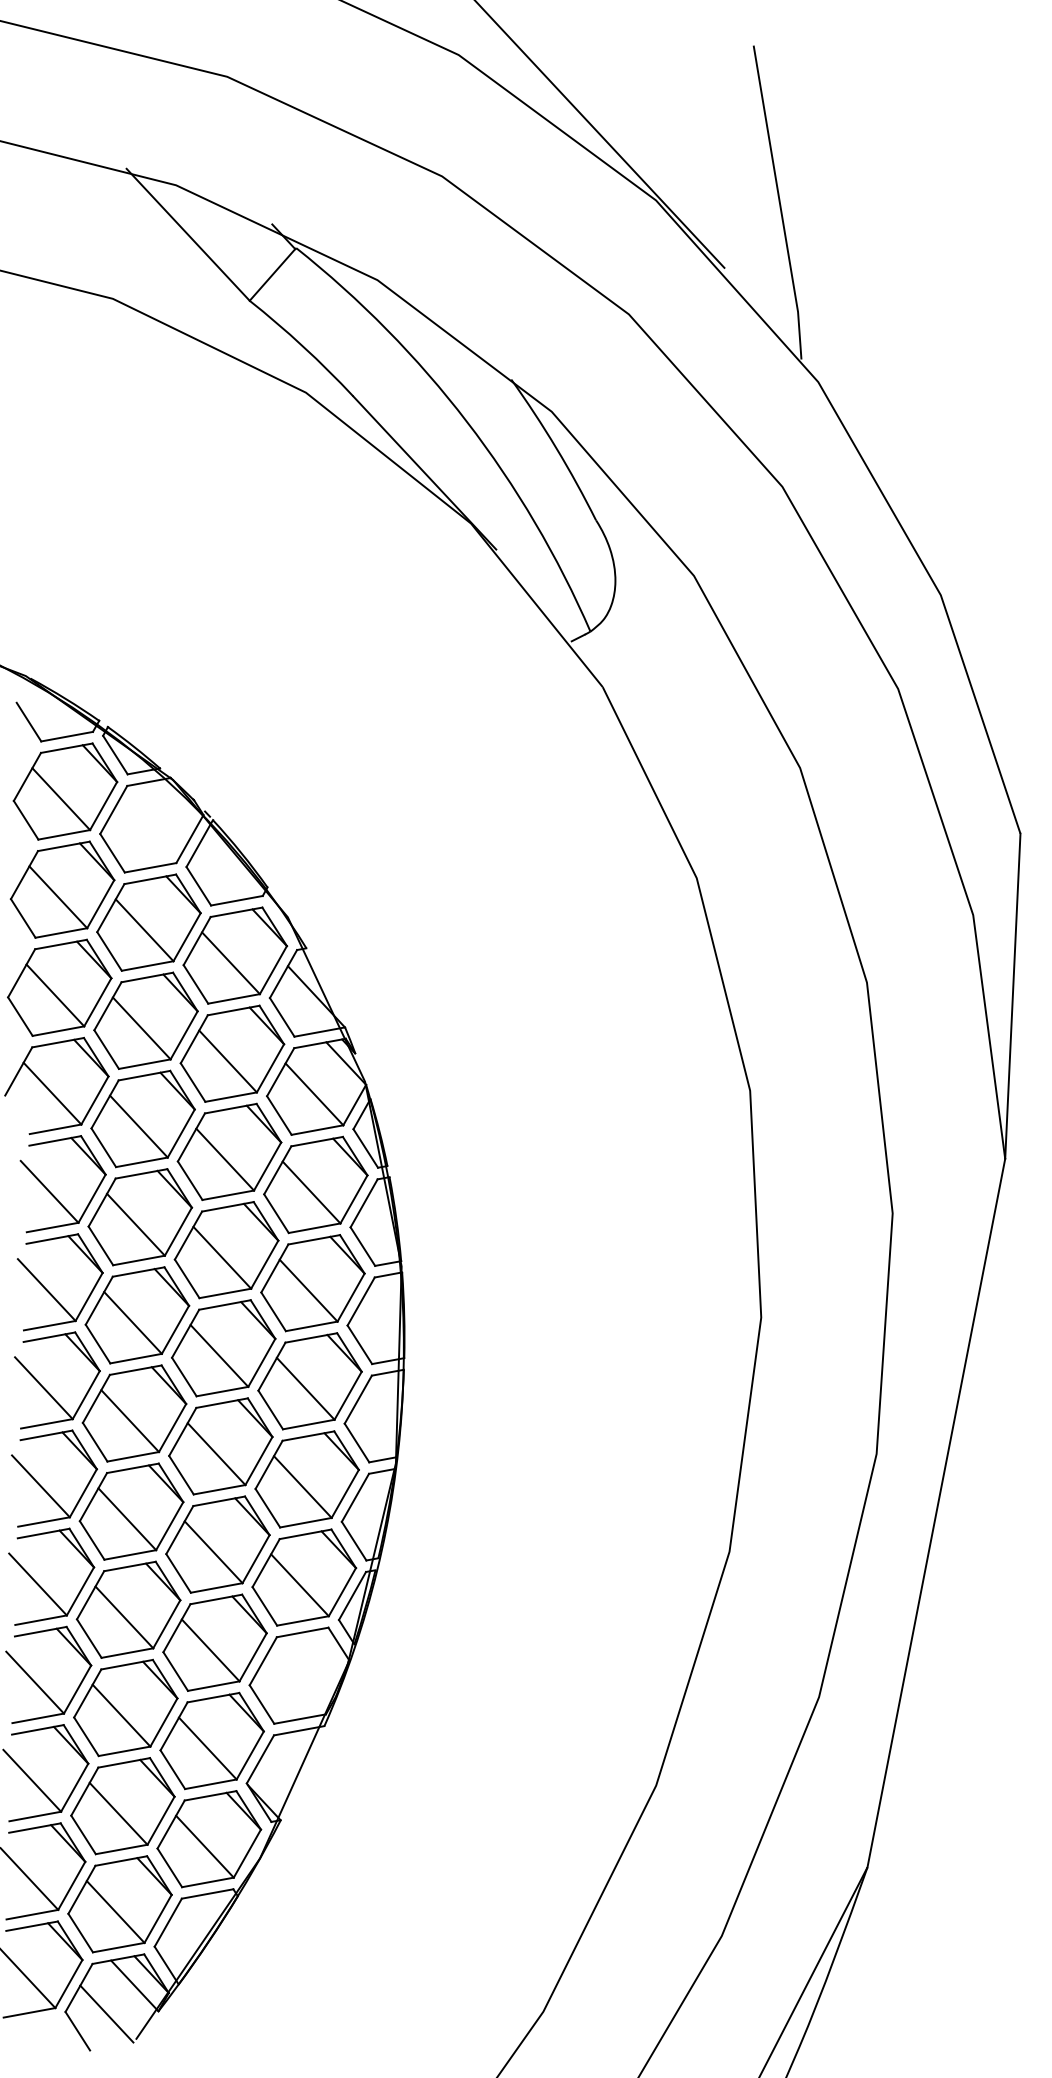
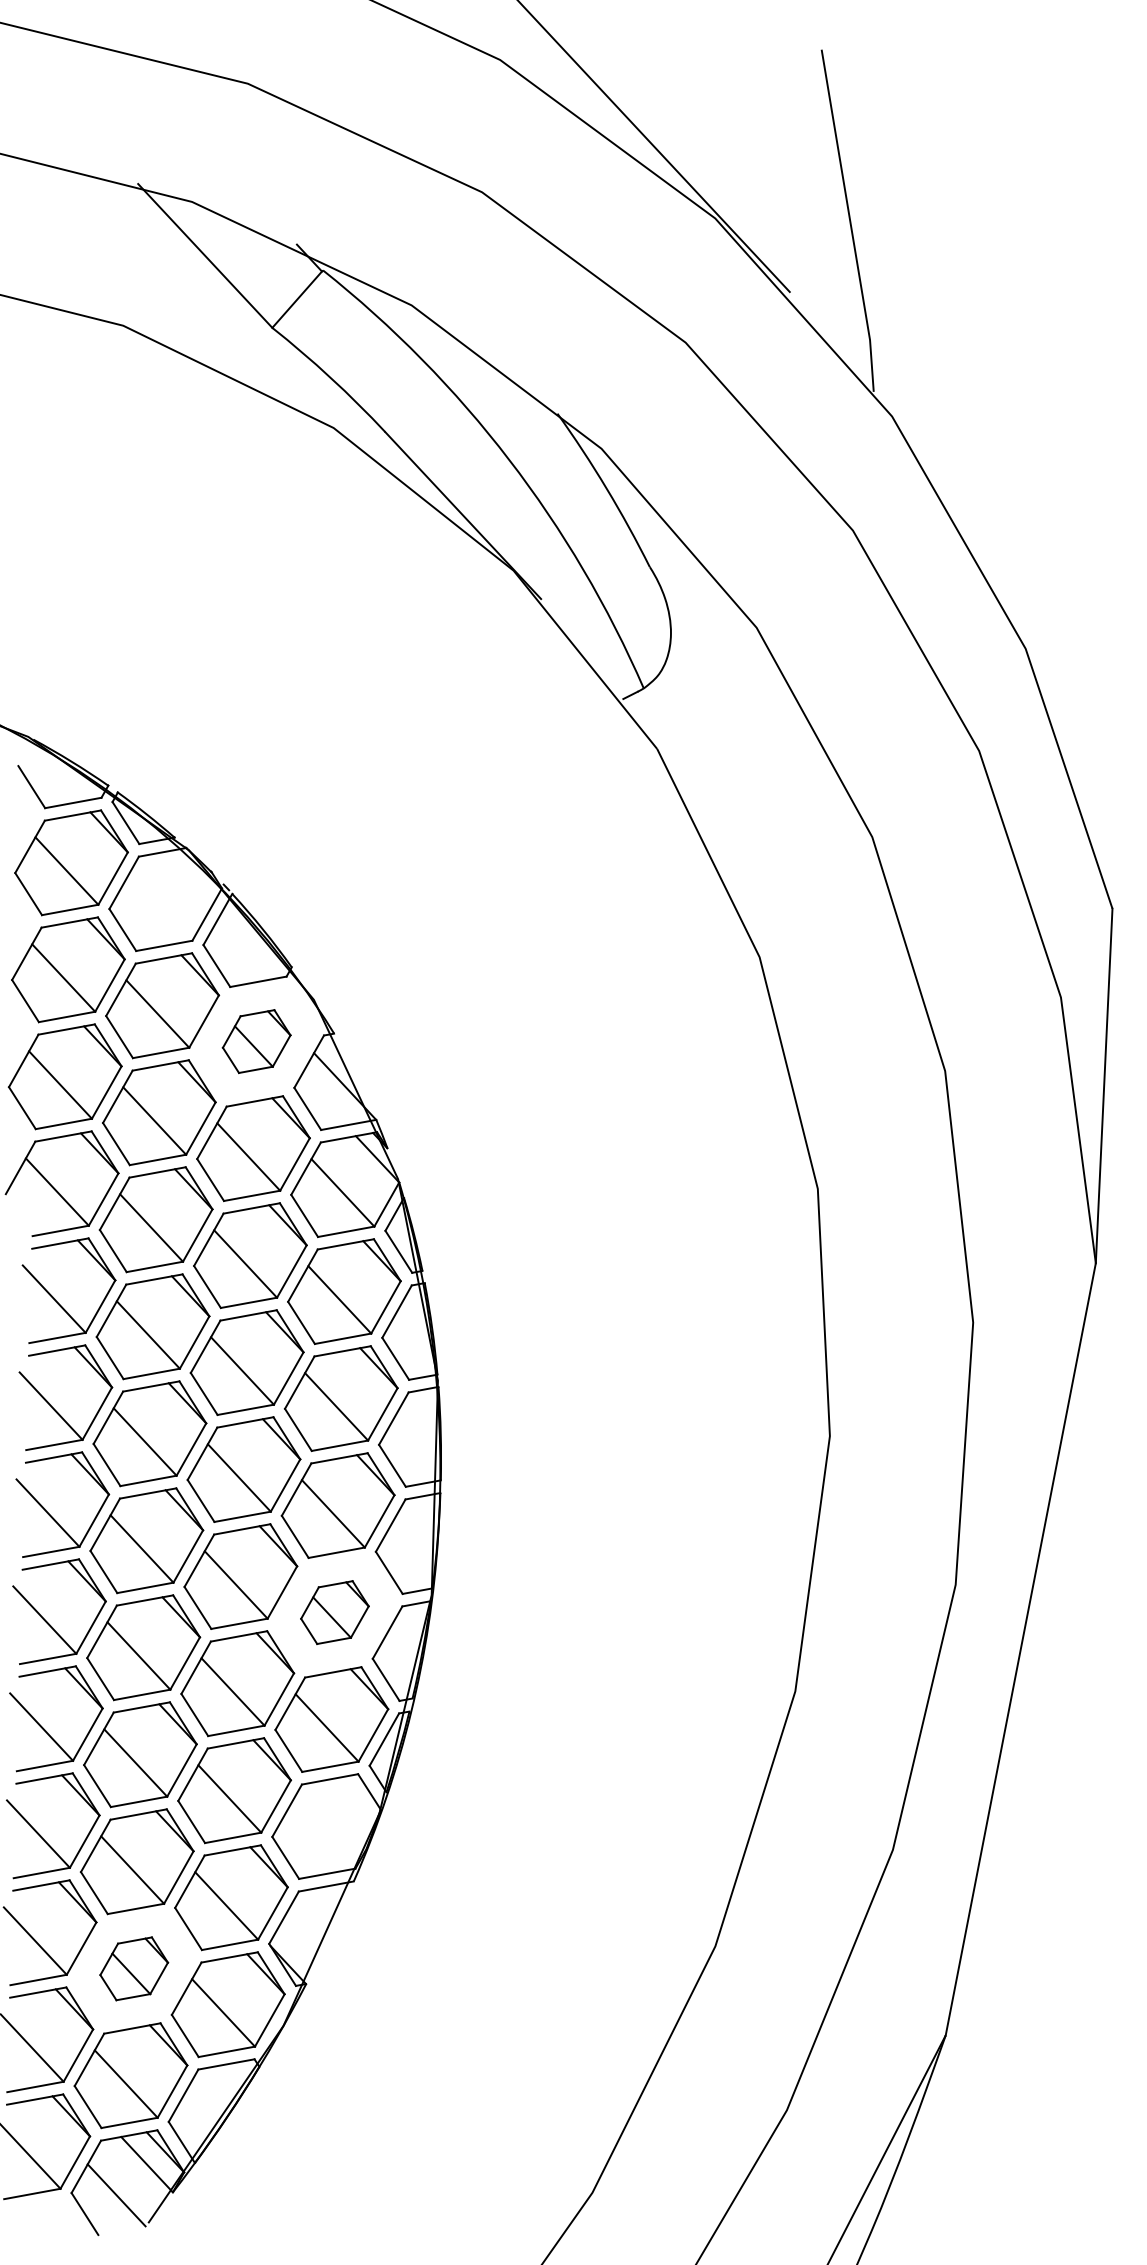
part: (235, 955) -> (256, 1041), size x0.6
part: (306, 1479) -> (334, 1612), size x0.6
part: (122, 1806) -> (133, 1969), size x0.6

